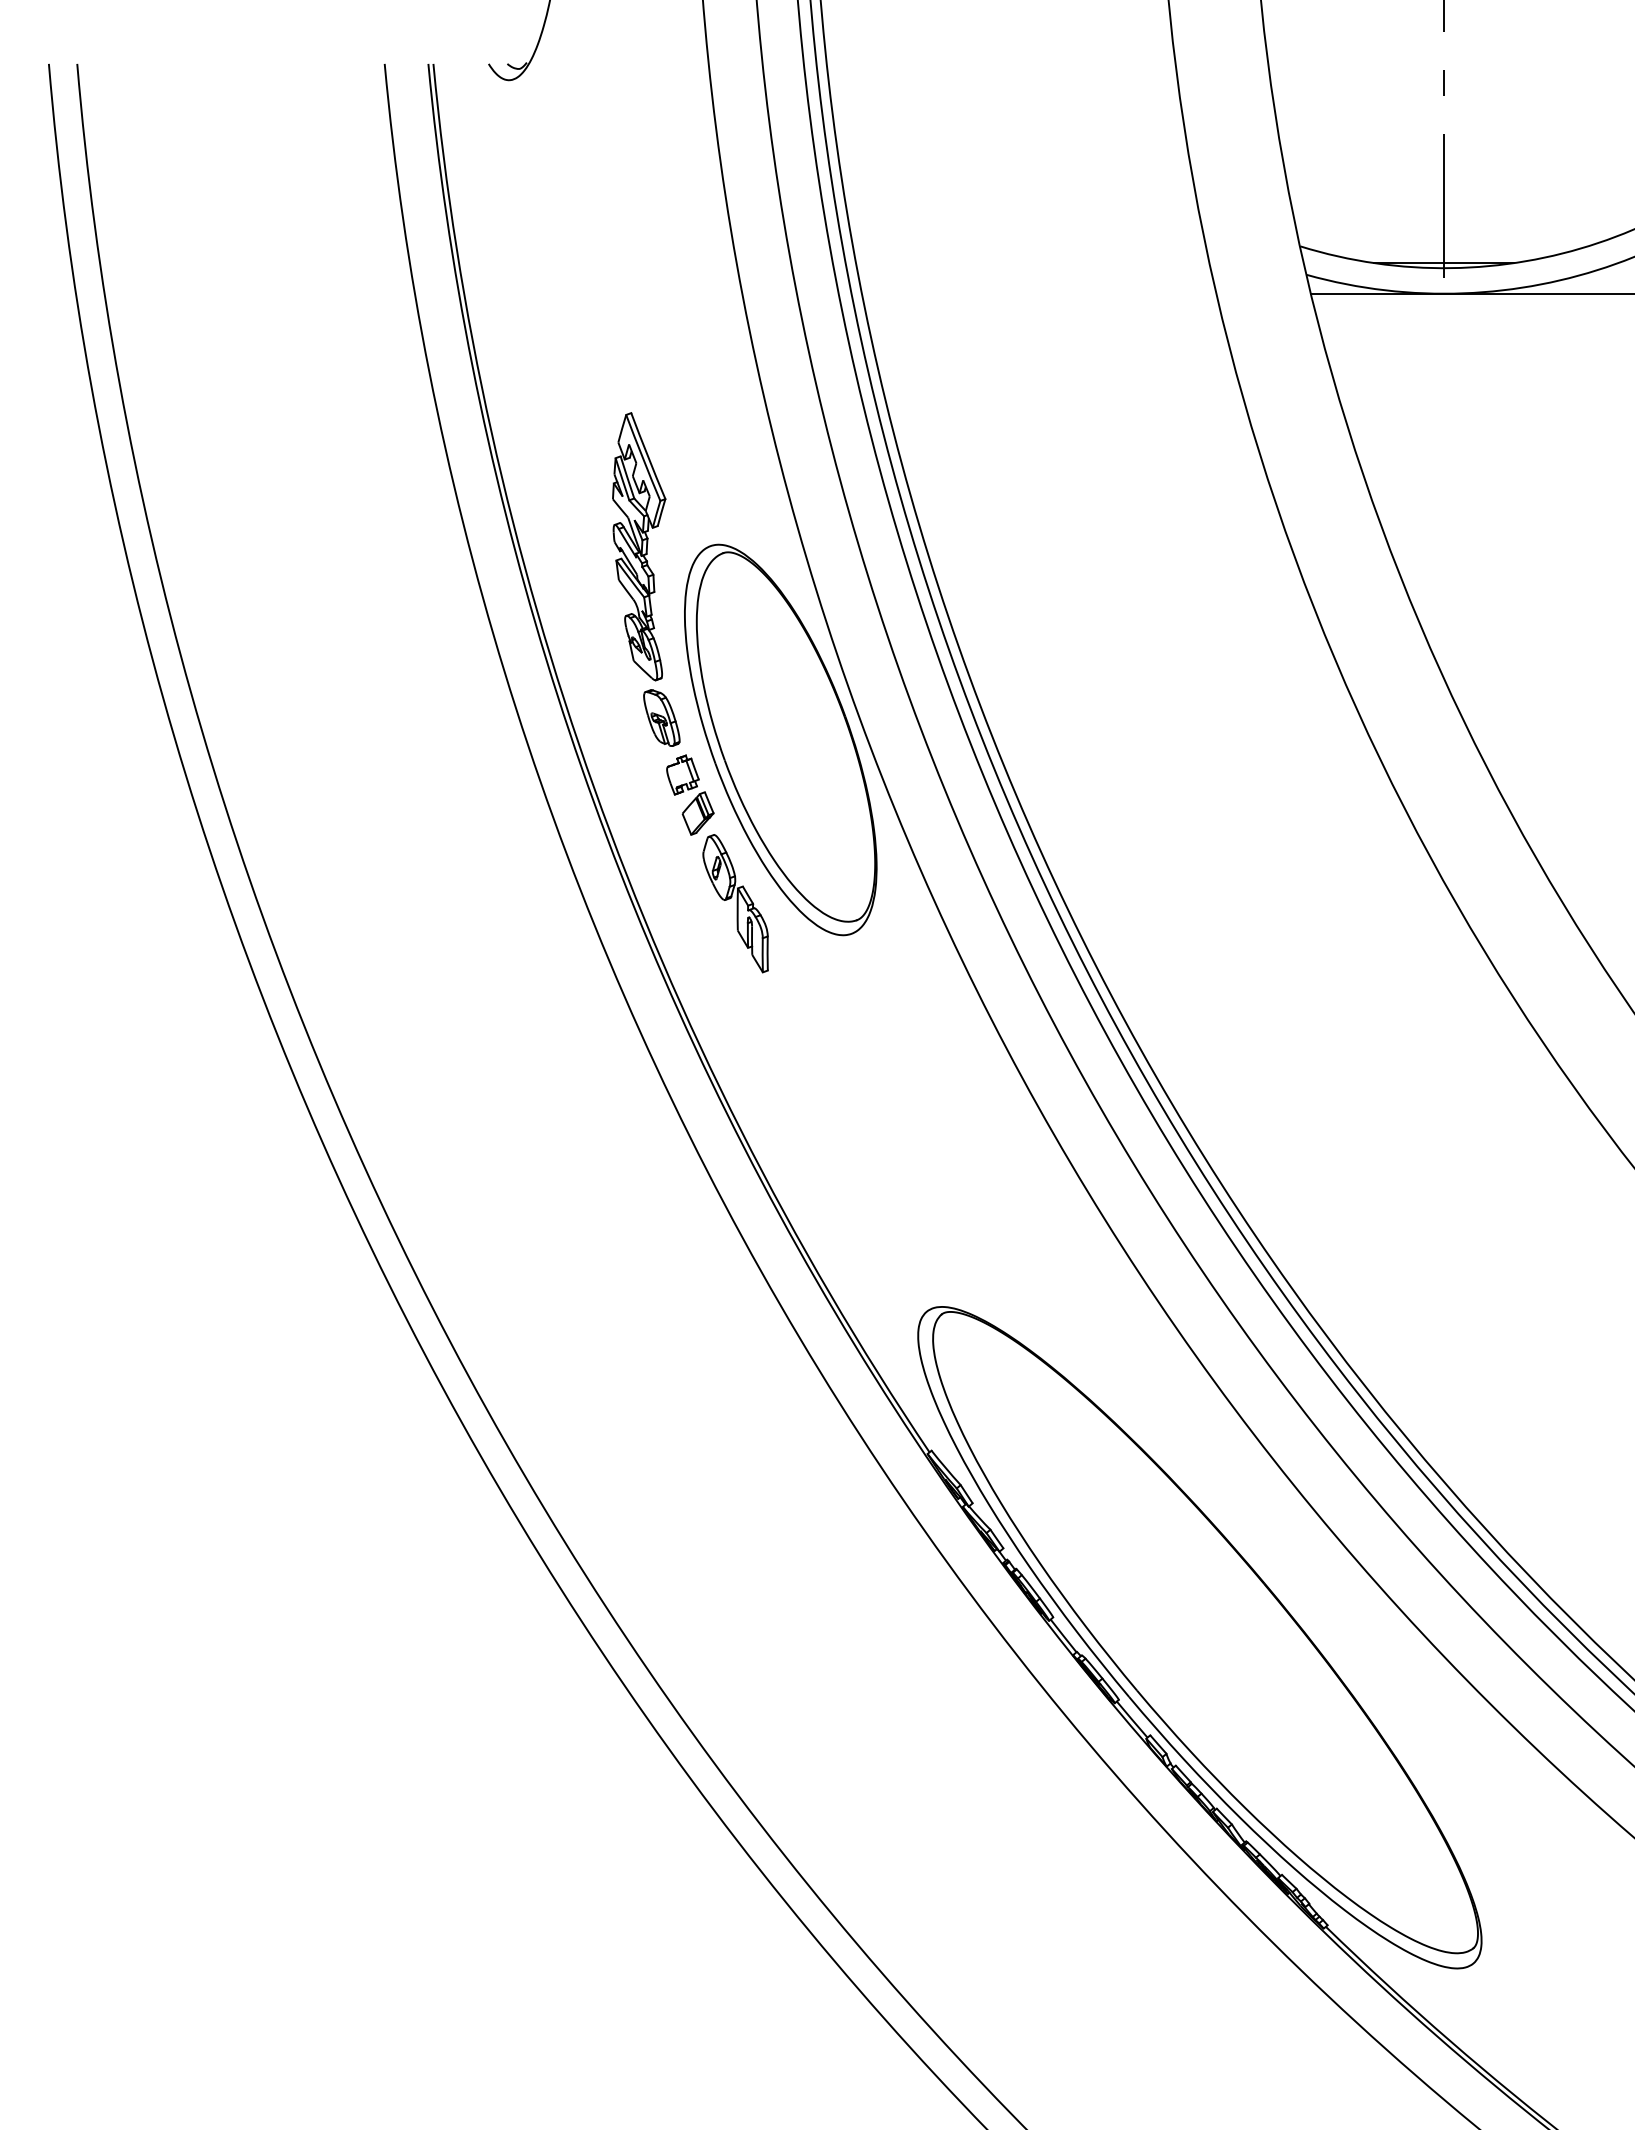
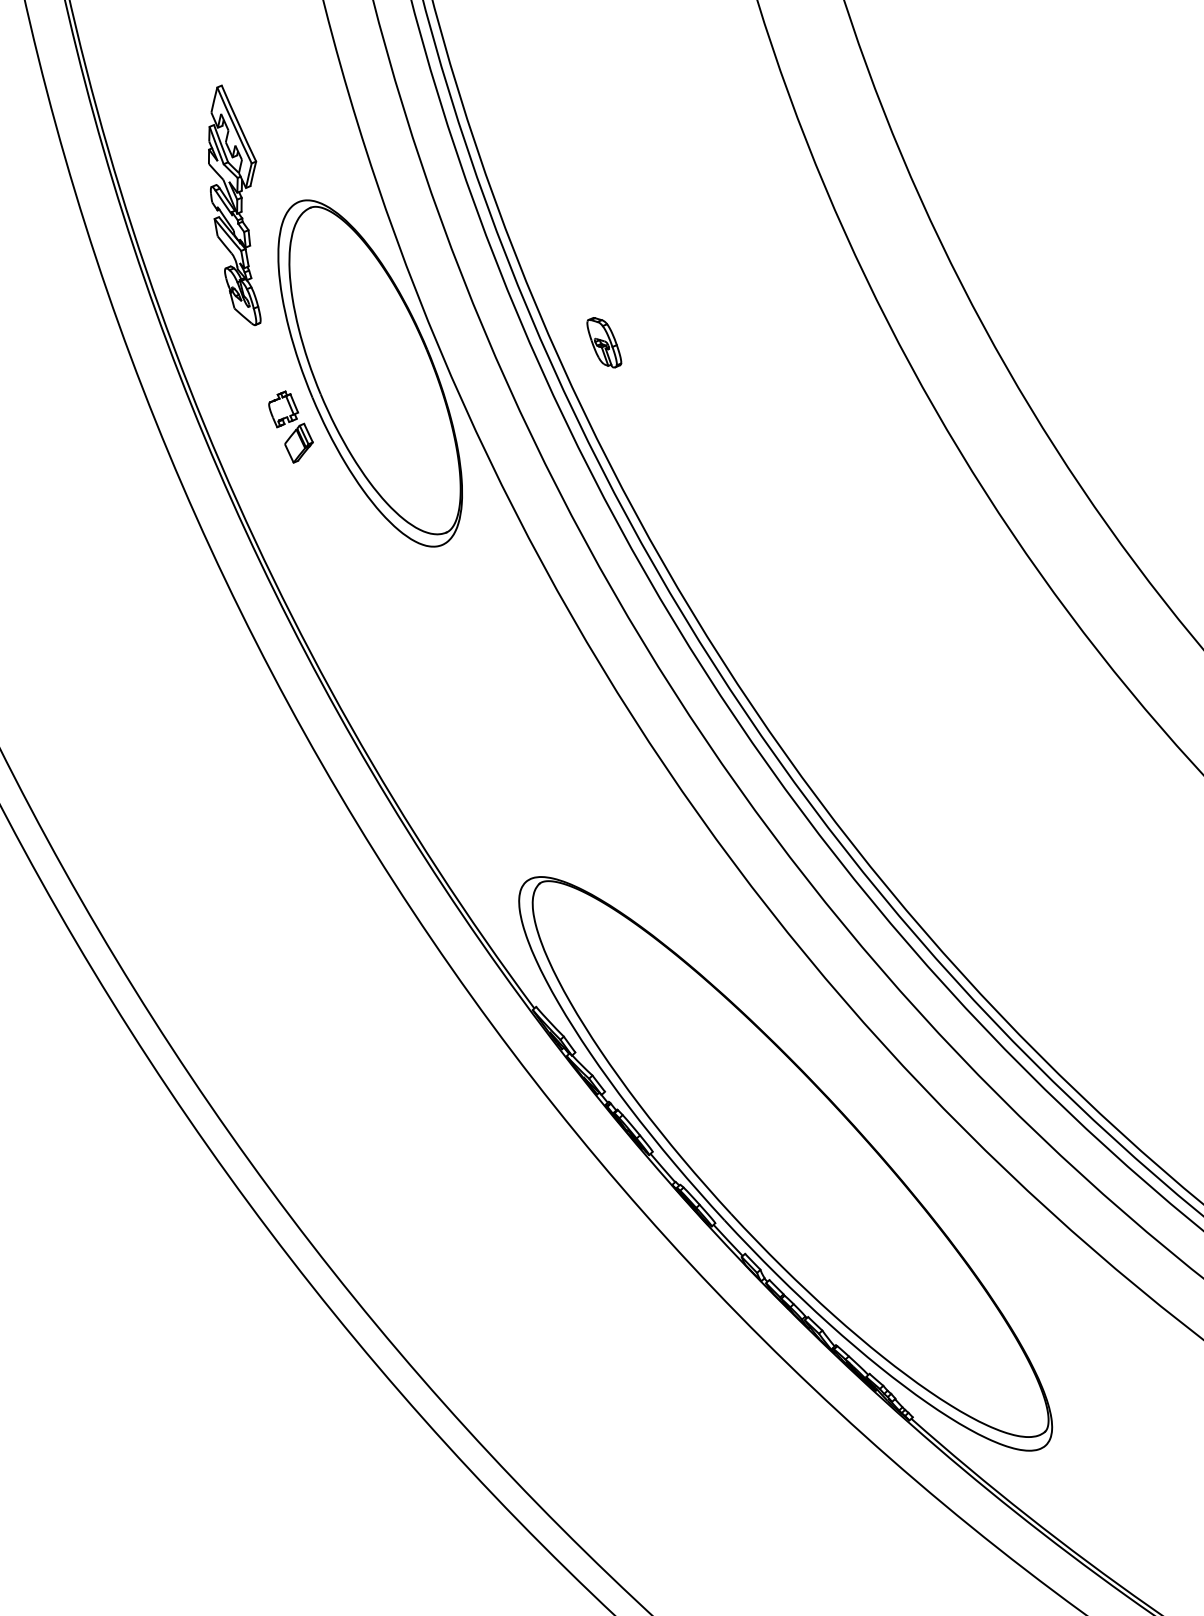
part: (661, 717) -> (603, 342), moved
part: (735, 903) -> (336, 522), removed

